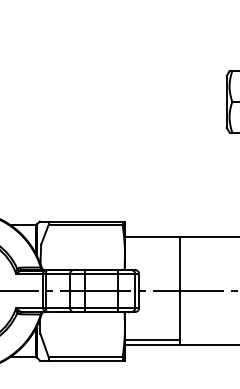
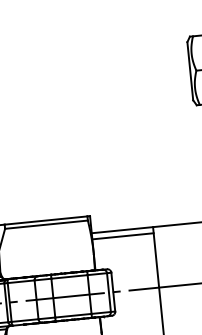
line: (152, 242) -> (123, 236), added

